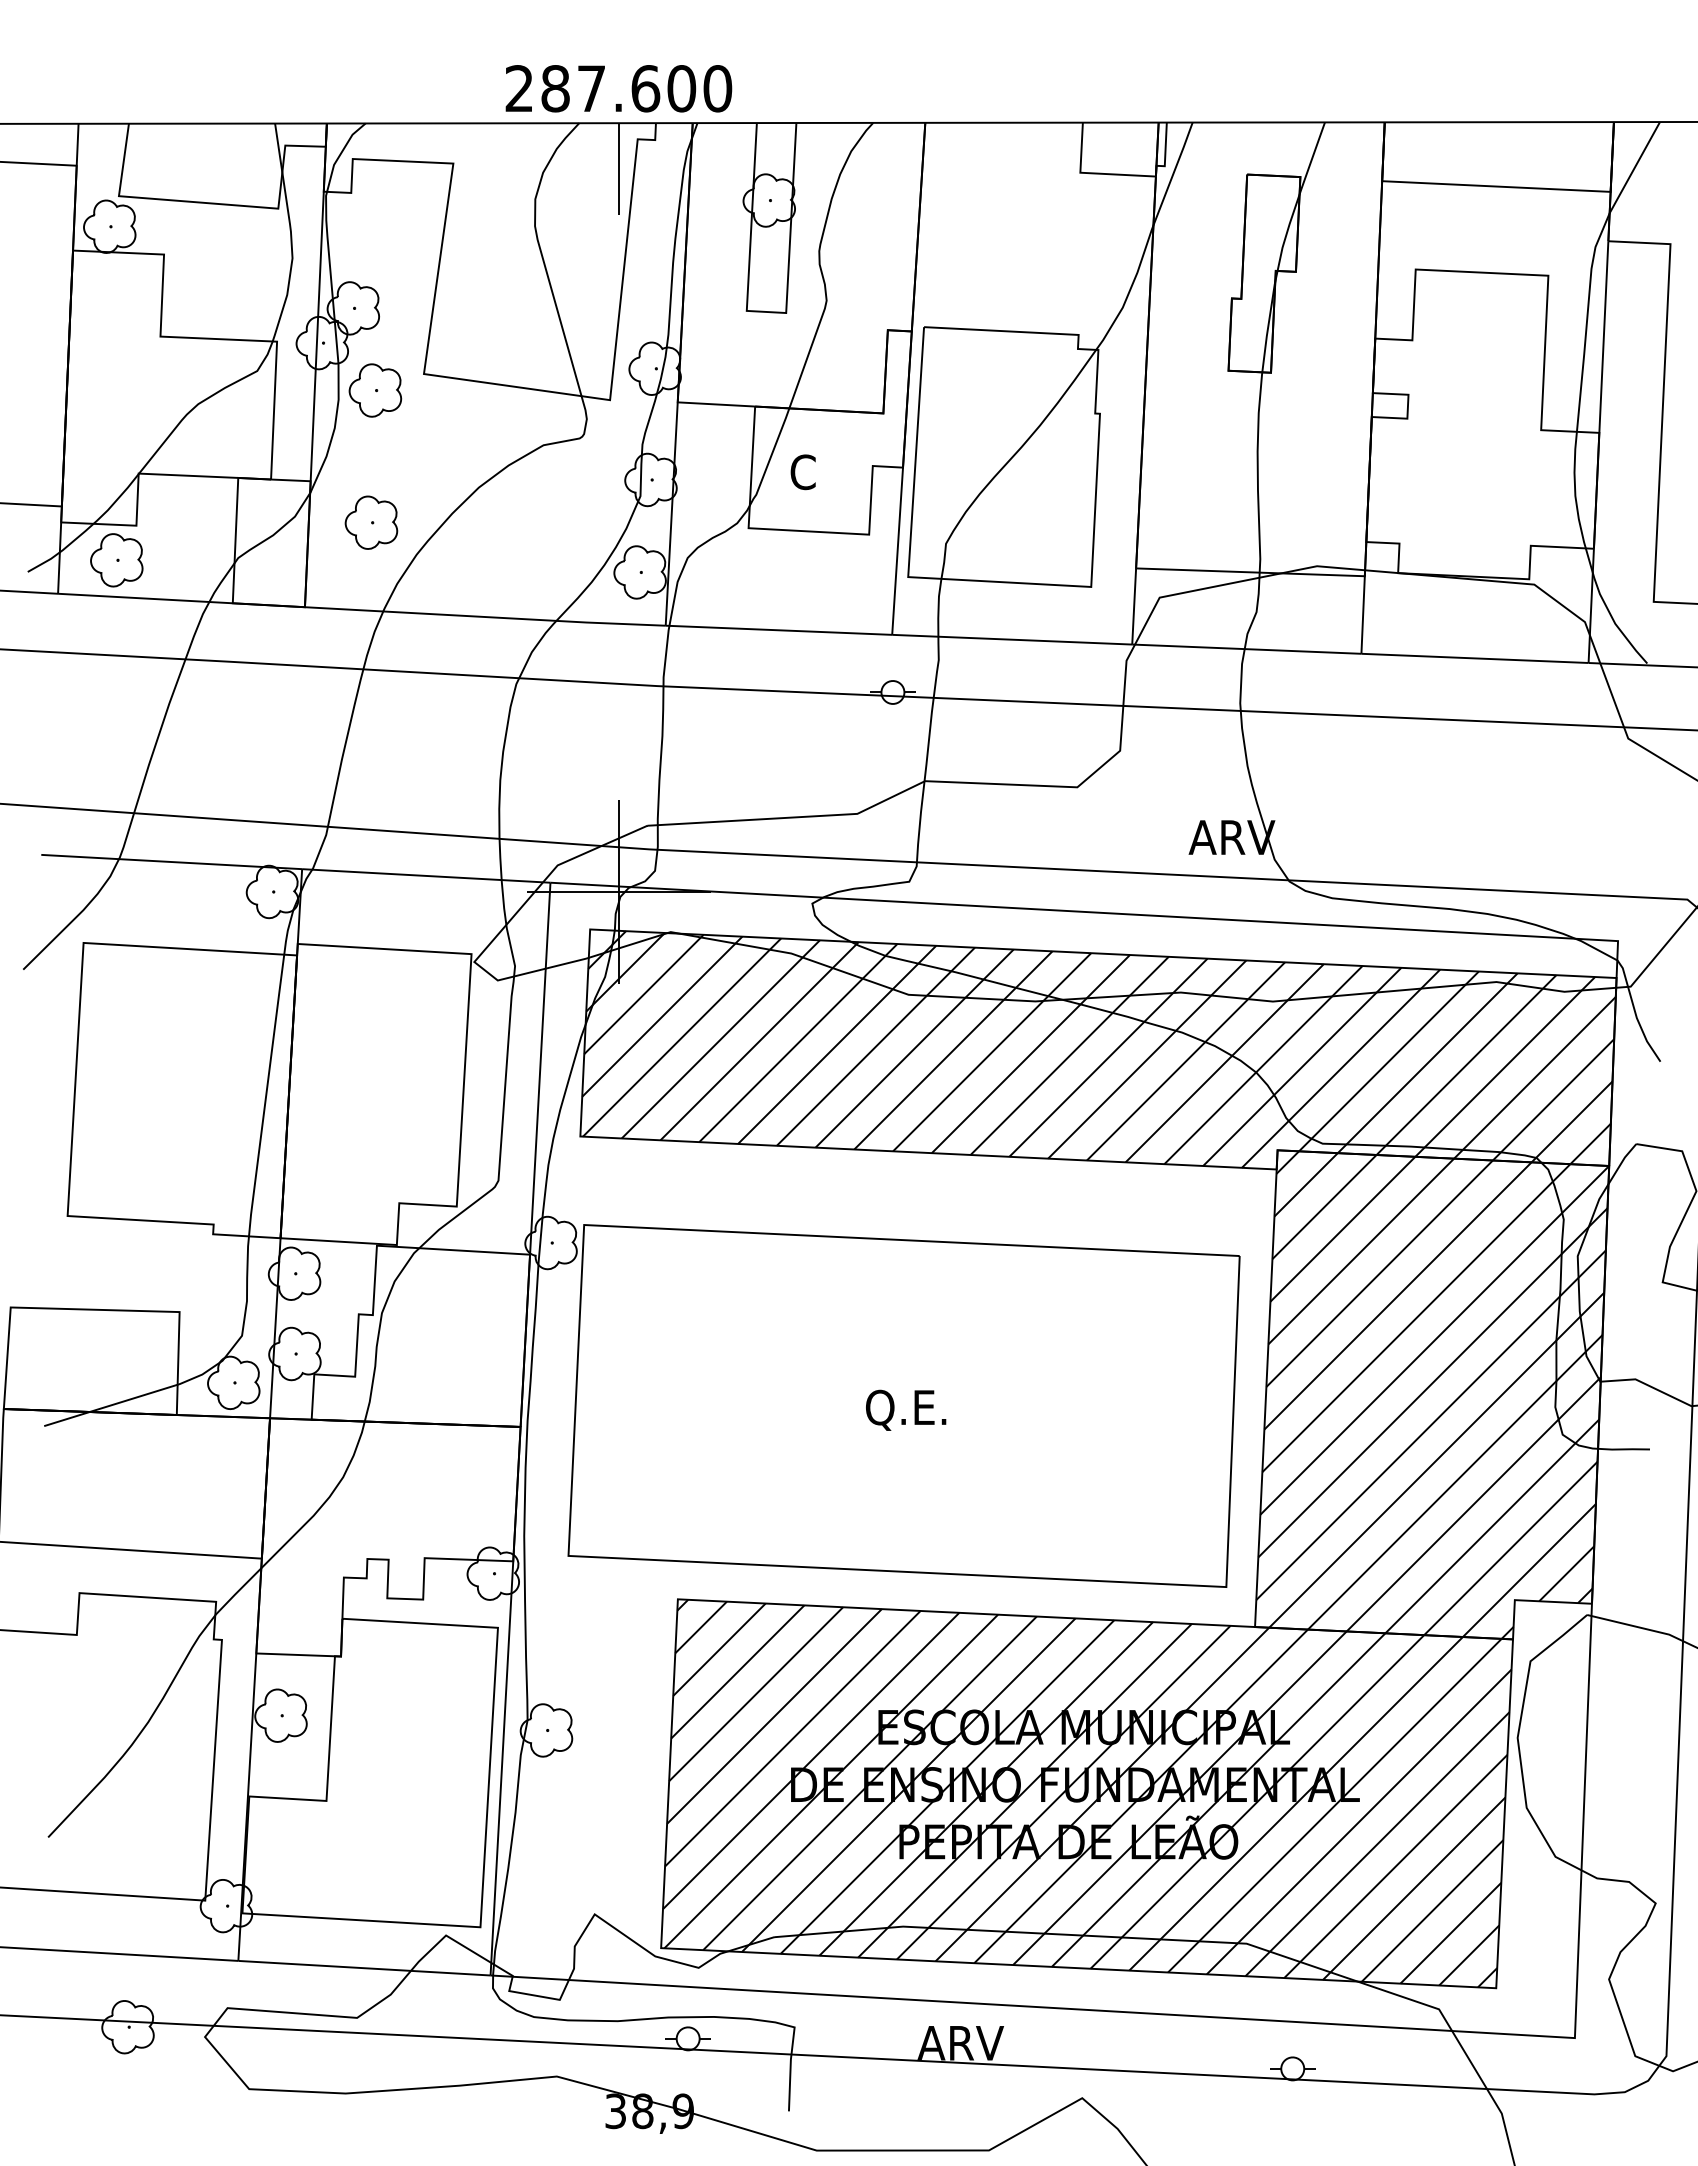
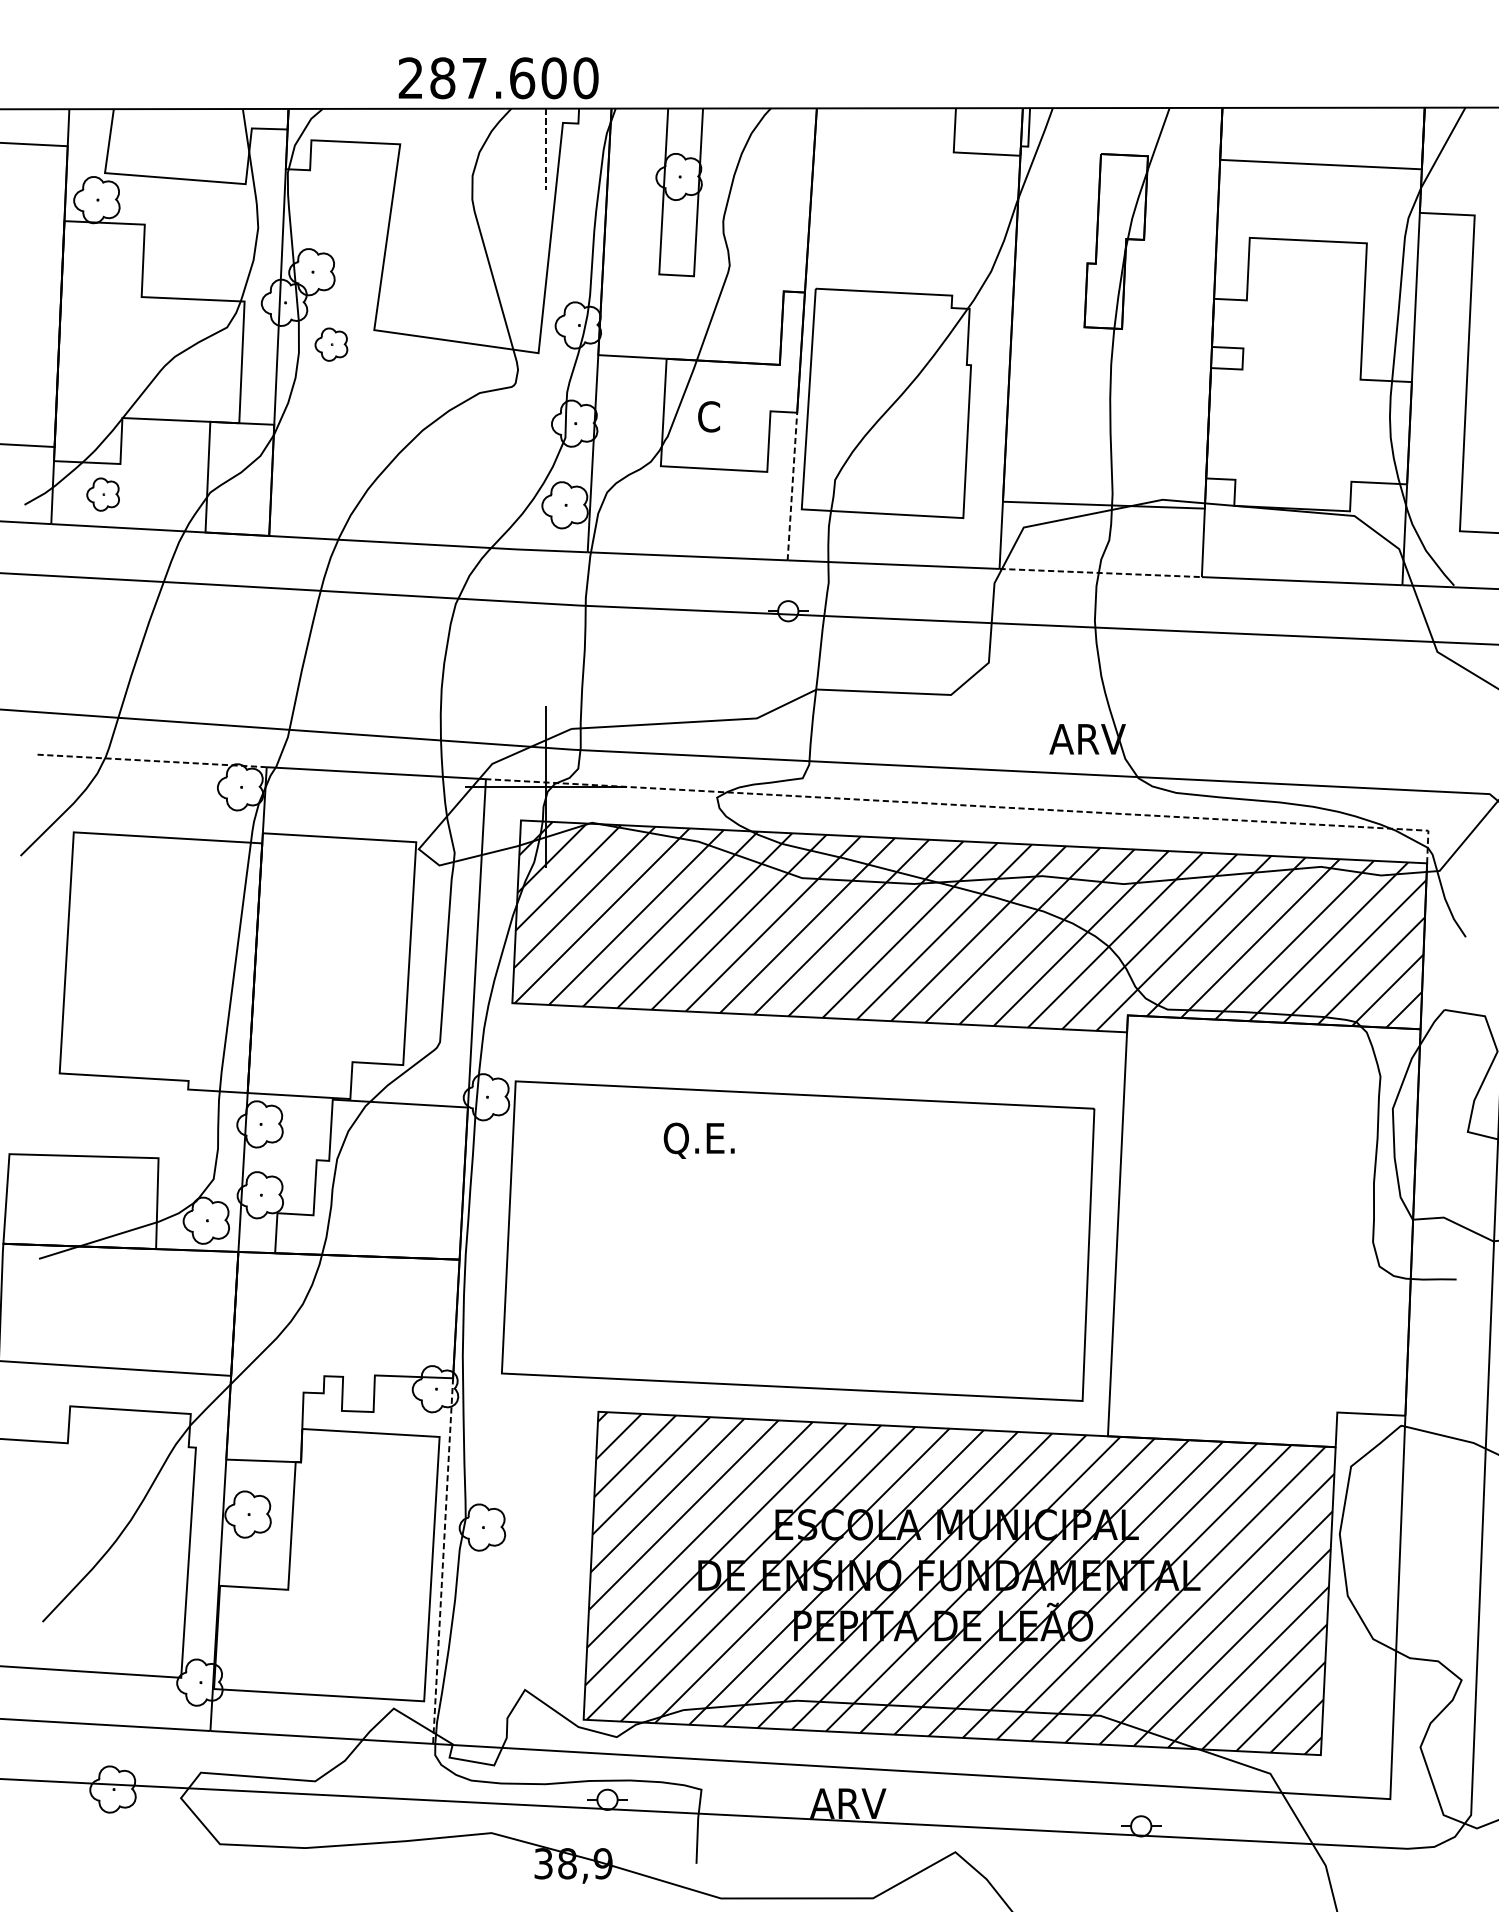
text: (618, 88) -> (498, 78), moved
line: (618, 169) -> (546, 149), solid -> dashed
part: (375, 390) -> (331, 344), size x0.7
part: (371, 522) -> (327, 461), removed
line: (897, 551) -> (792, 486), solid -> dashed
part: (116, 560) -> (102, 494), size x0.7
line: (1246, 649) -> (1100, 573), solid -> dashed
line: (171, 862) -> (151, 761), solid -> dashed
line: (1103, 912) -> (974, 805), solid -> dashed
hatch: (1432, 1394) -> (1264, 1230), removed
text: (906, 1409) -> (699, 1140), moved
line: (501, 1768) -> (442, 1561), solid -> dashed

